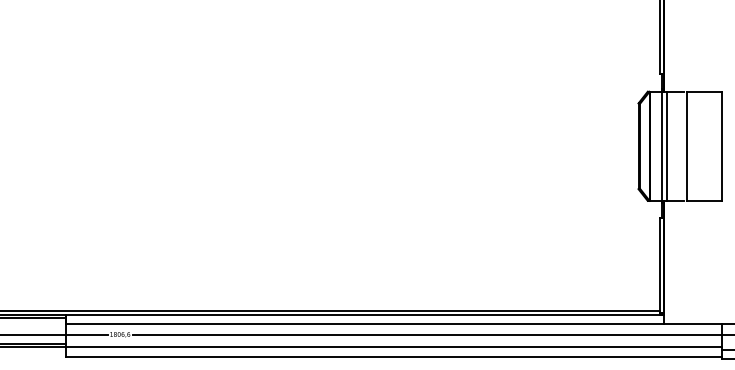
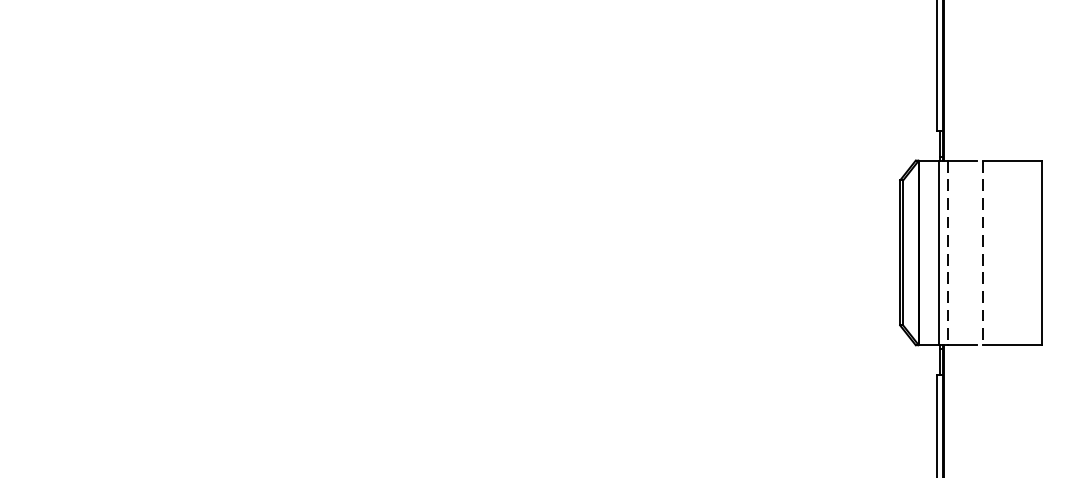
line: (666, 146) -> (947, 253), solid -> dashed
line: (687, 146) -> (983, 253), solid -> dashed

